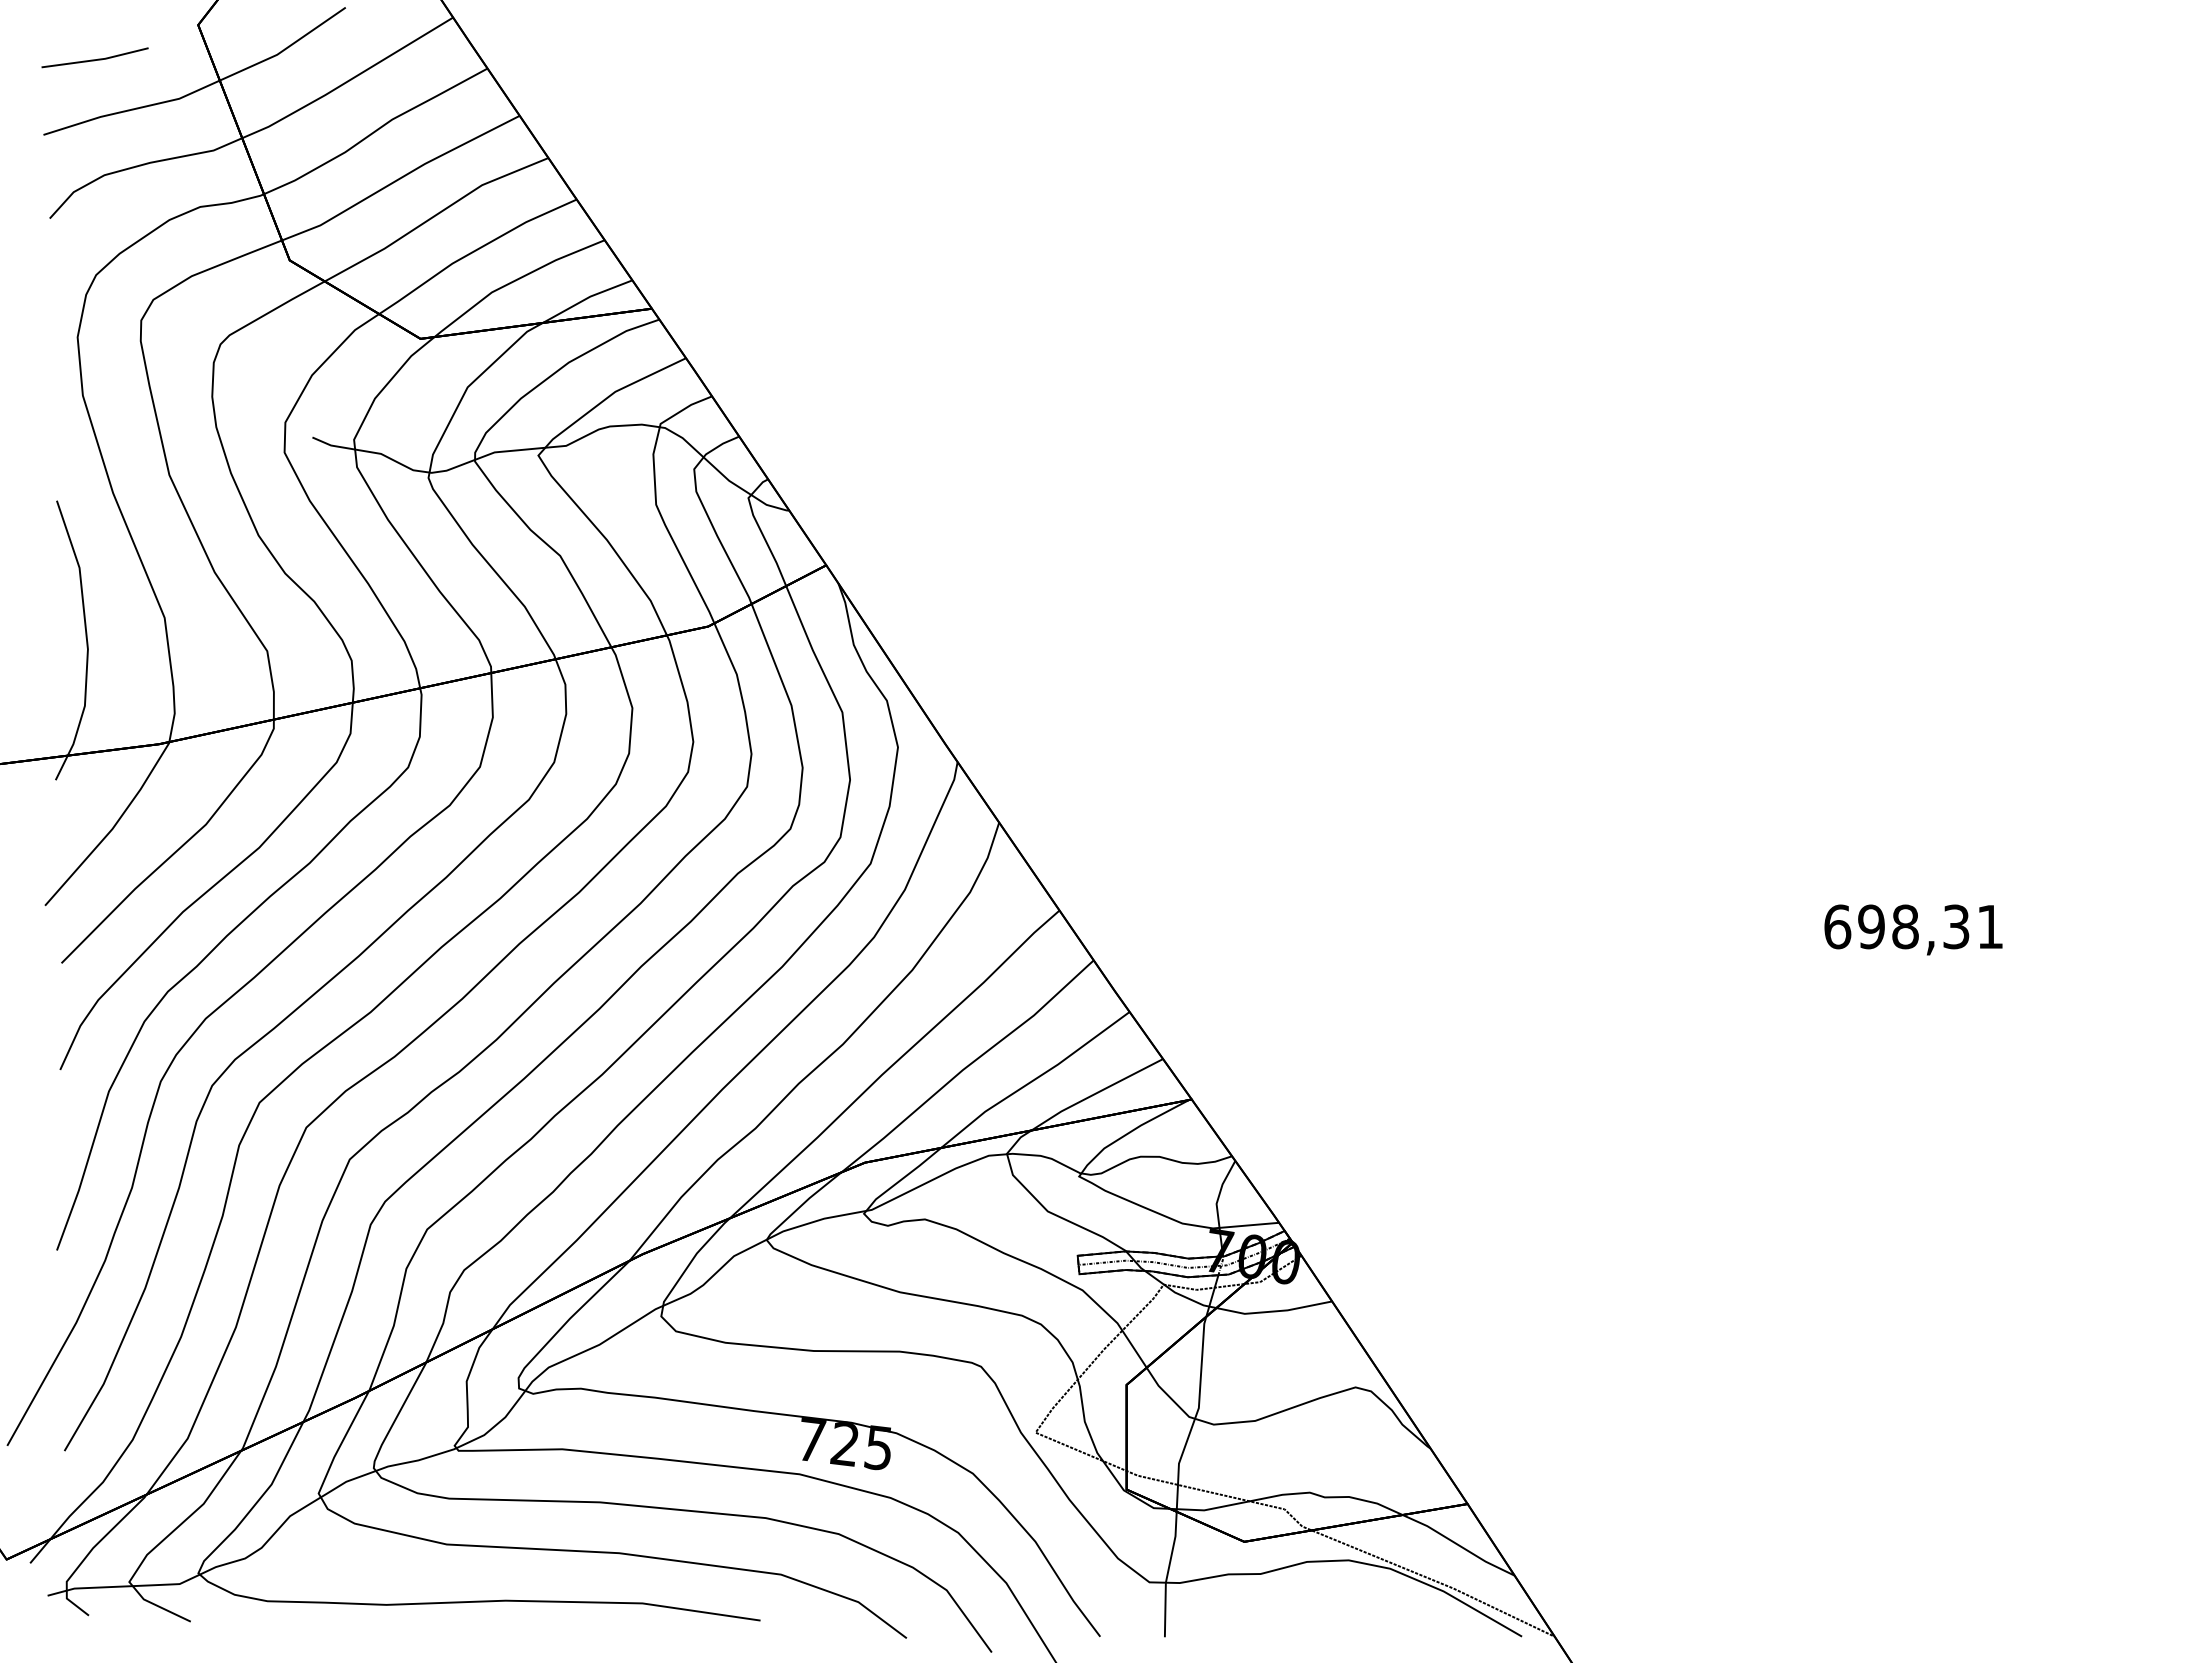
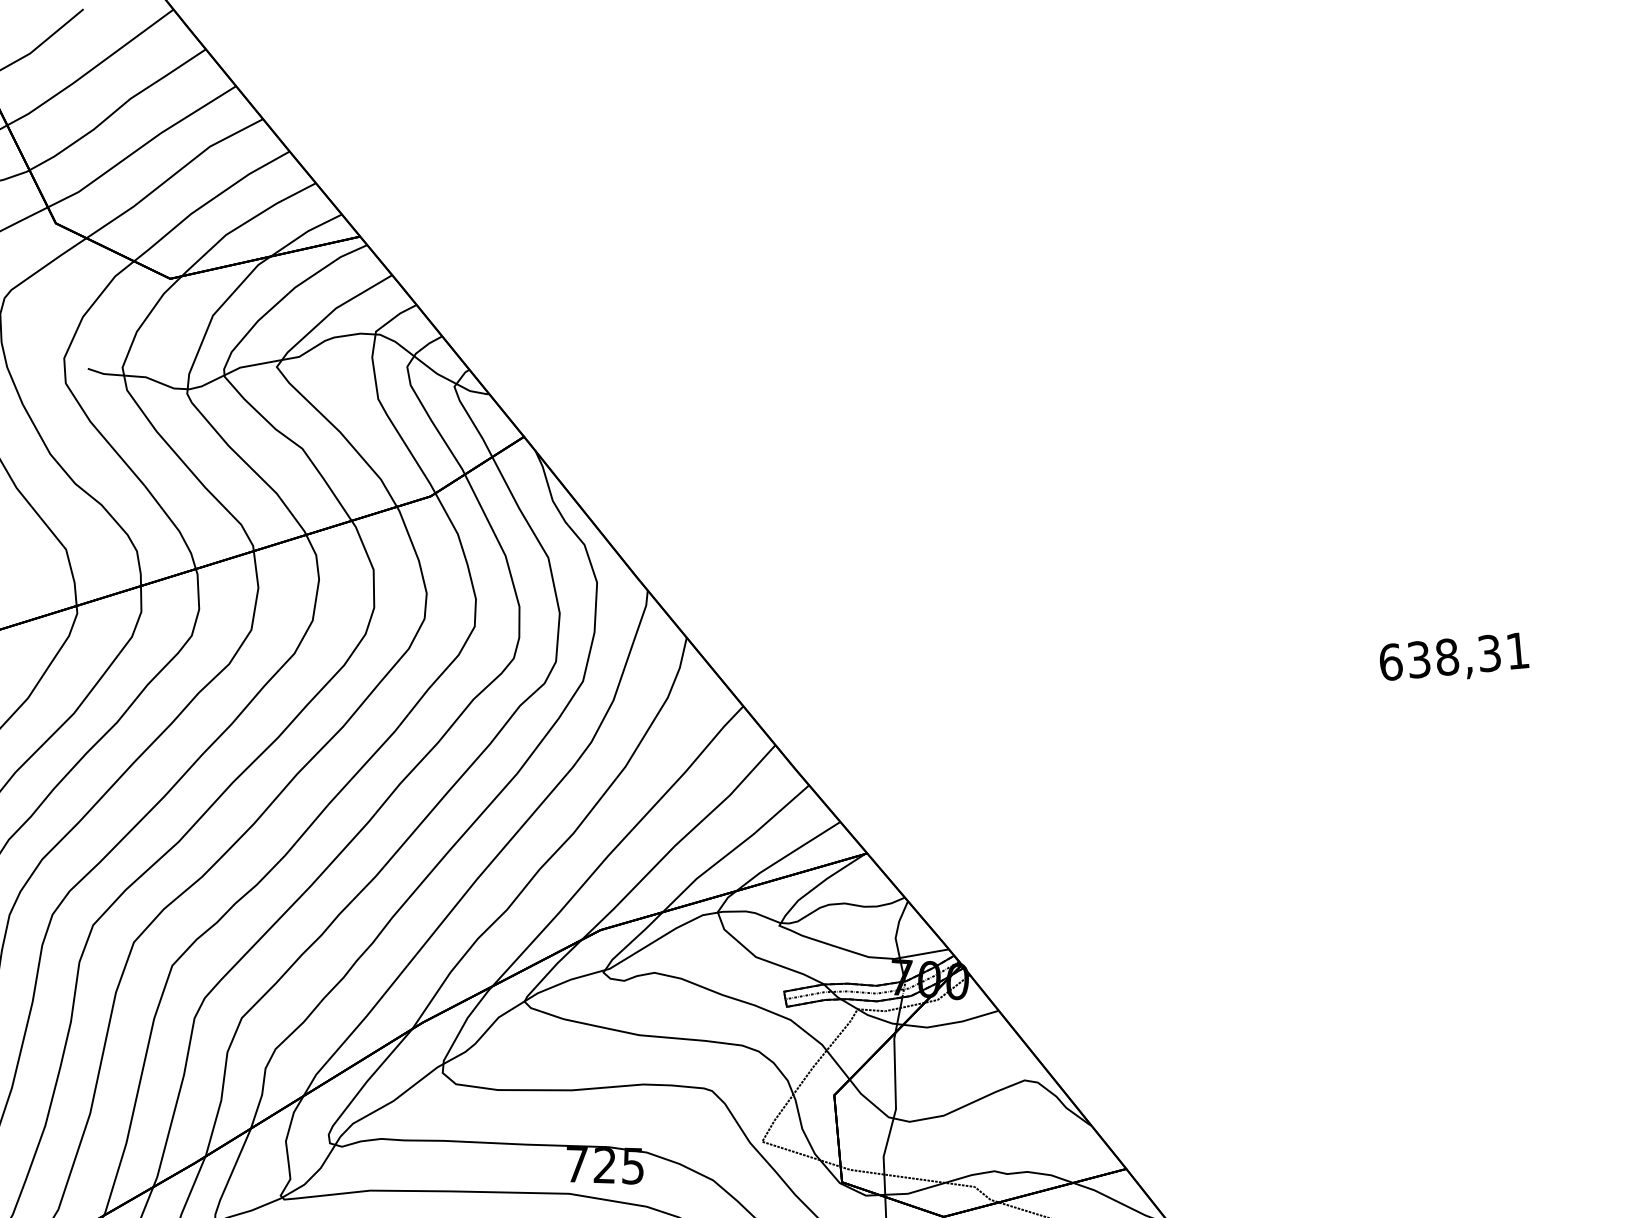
text: (1871, 926) -> (1419, 659), 698,31 -> 638,31

